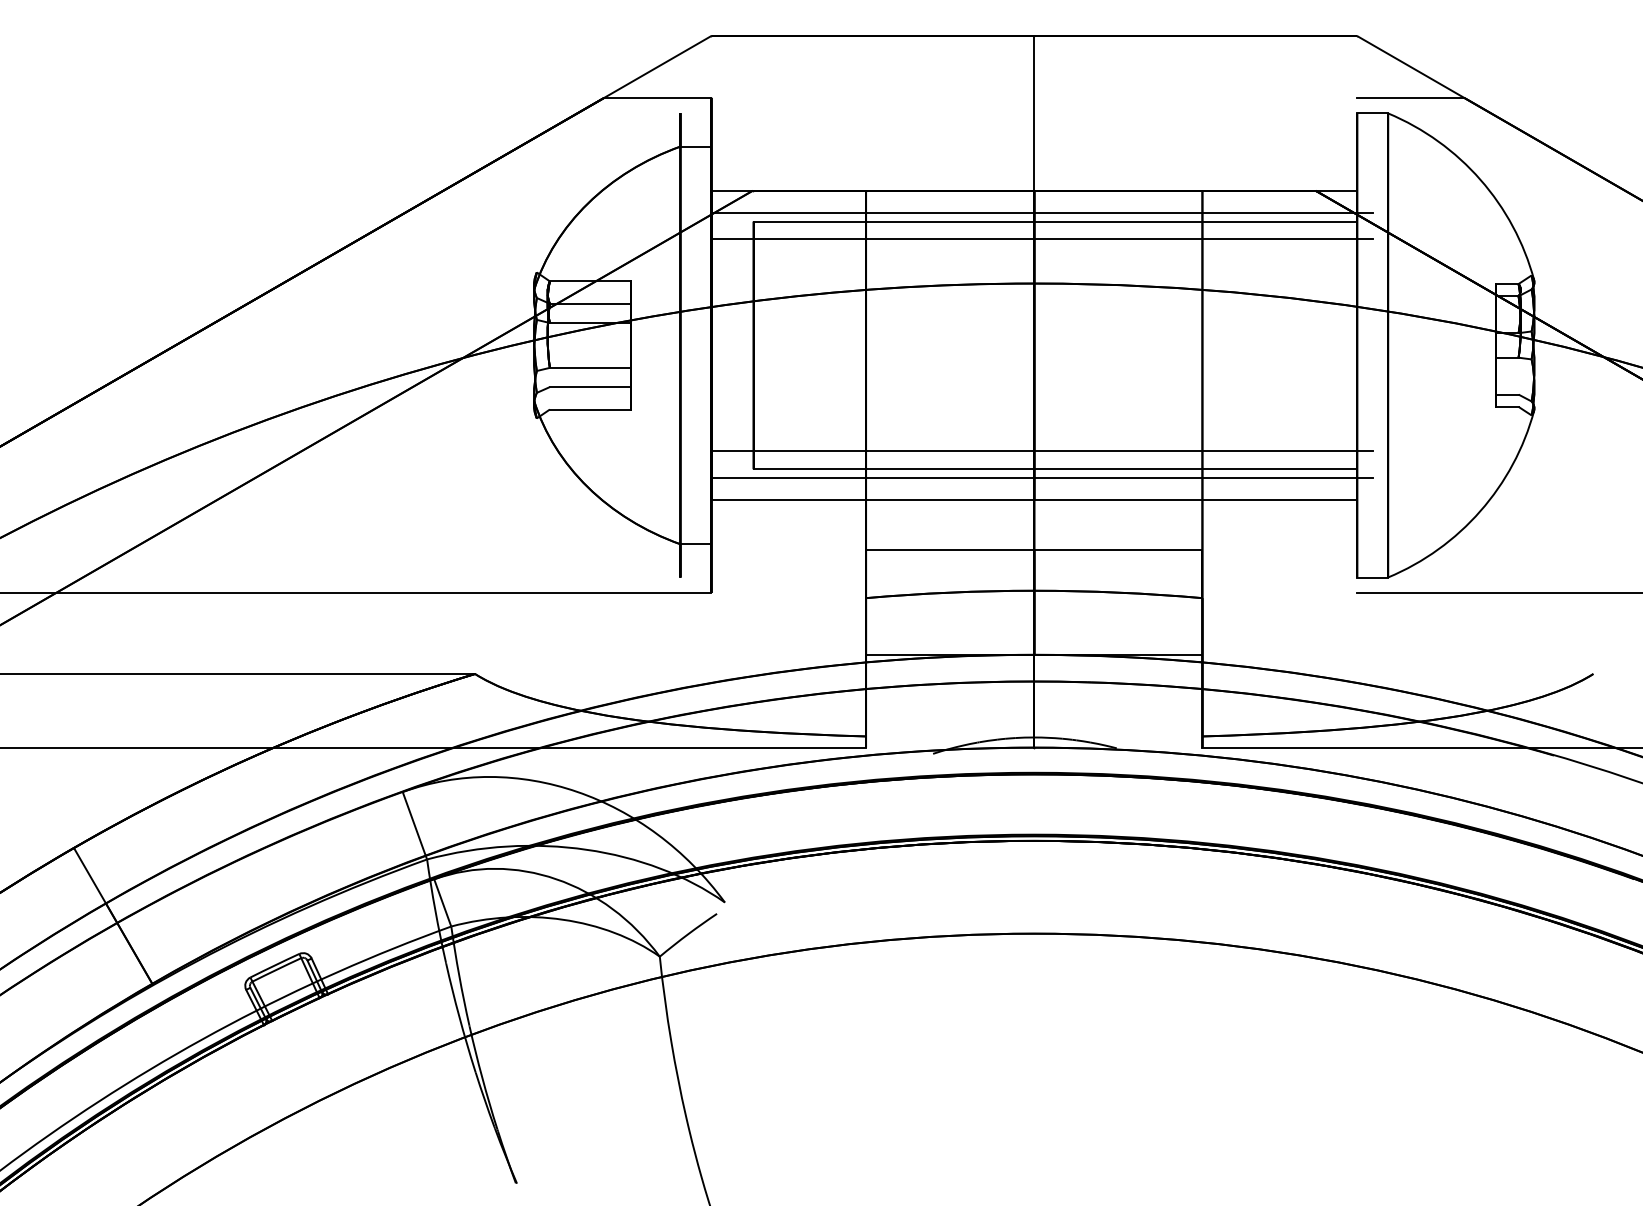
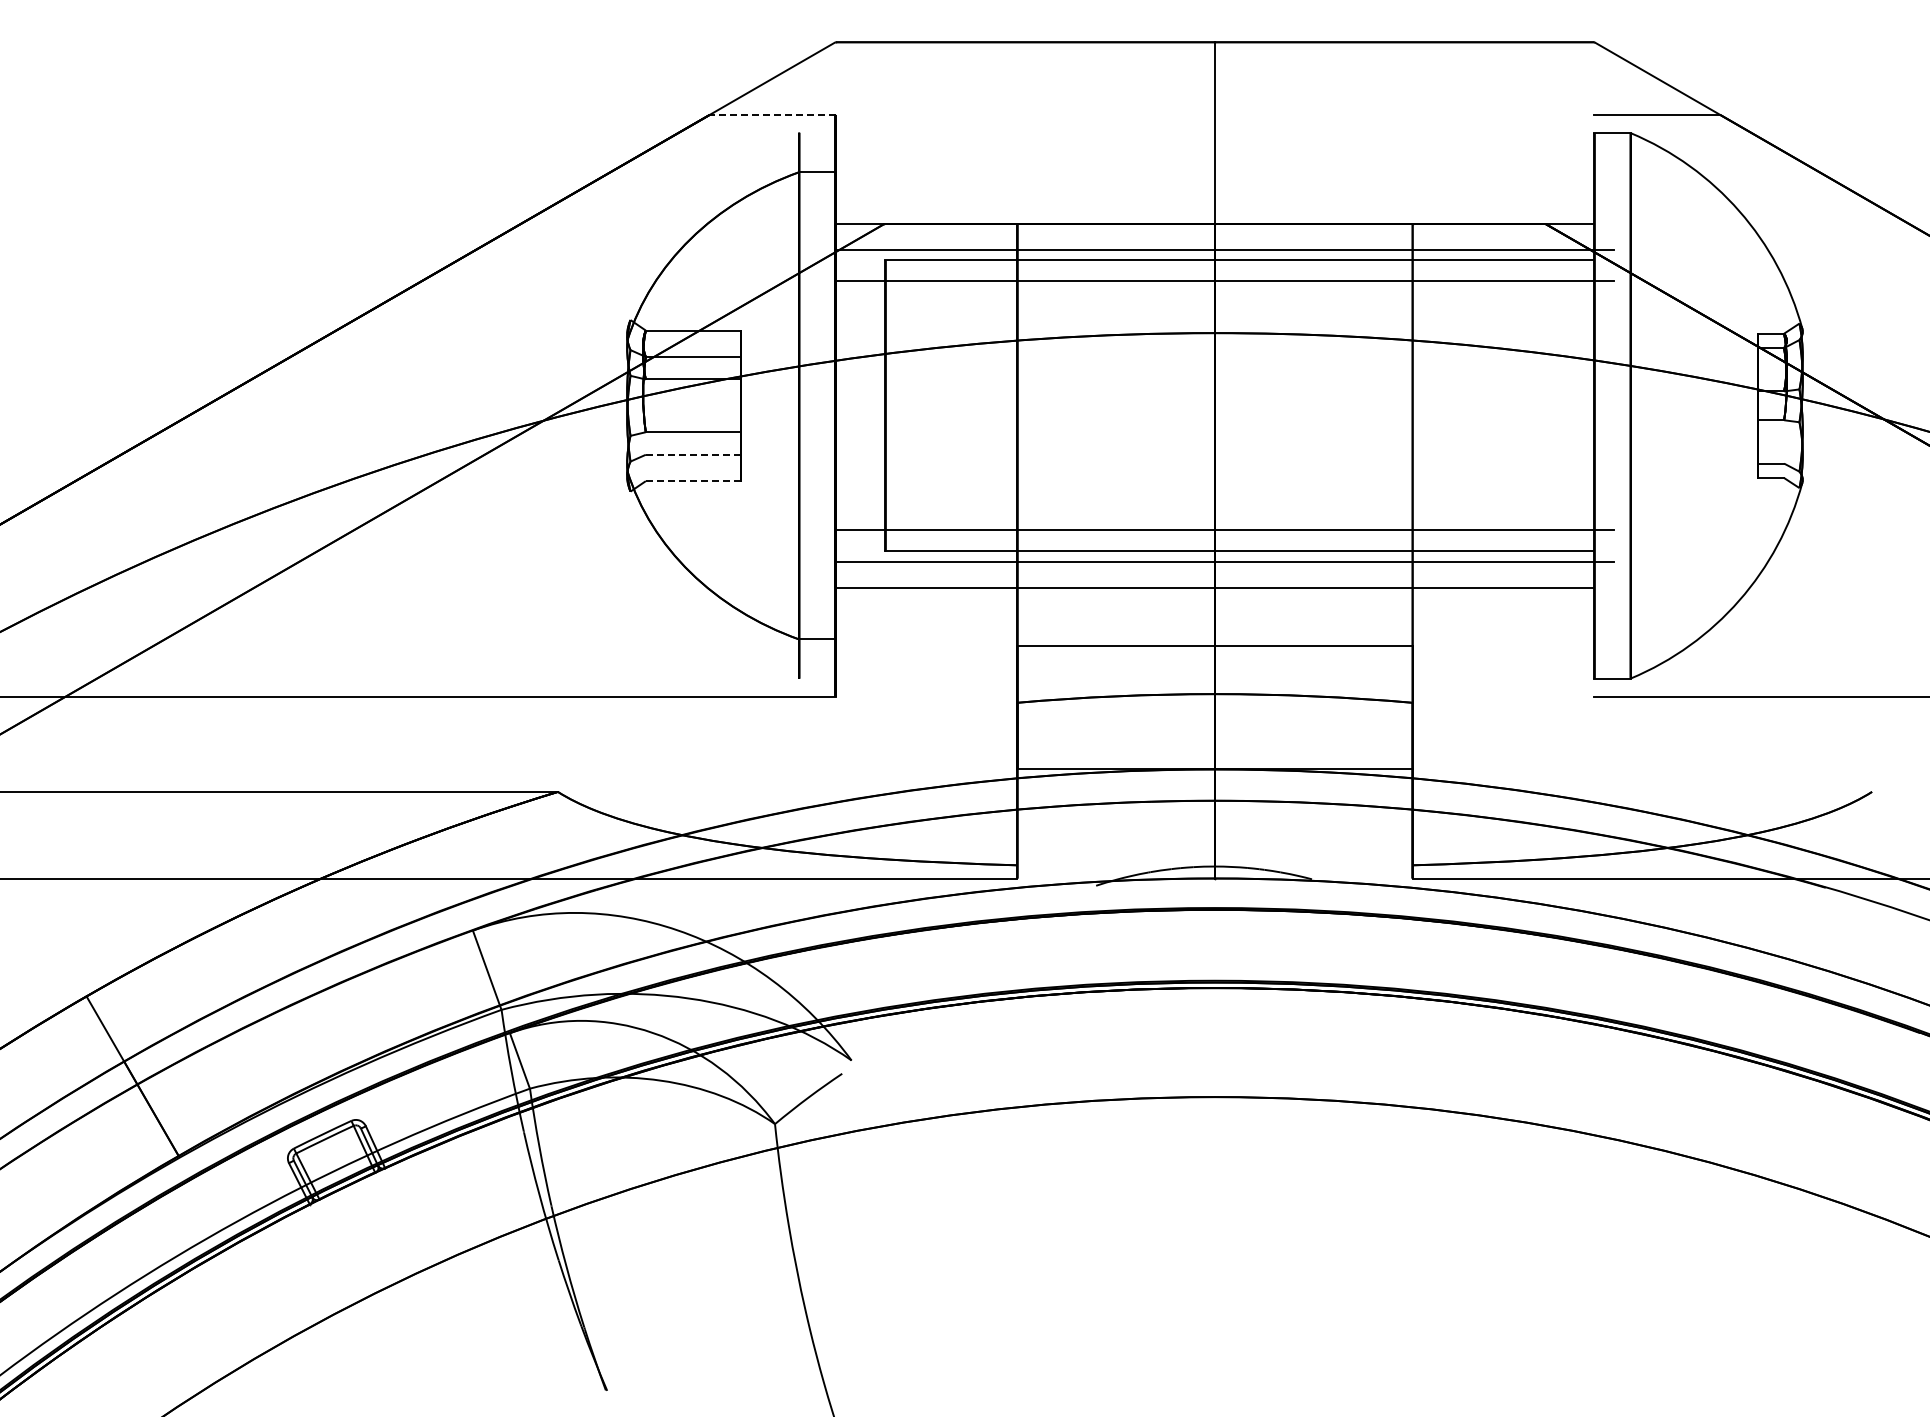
line: (657, 97) -> (772, 114), solid -> dashed
line: (590, 386) -> (693, 454), solid -> dashed
line: (590, 409) -> (693, 481), solid -> dashed

